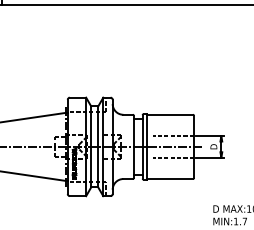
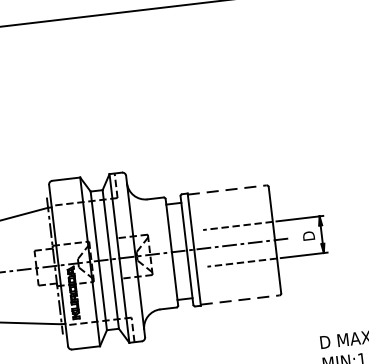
line: (170, 114) -> (228, 189), solid -> dashed
line: (170, 179) -> (241, 300), solid -> dashed

